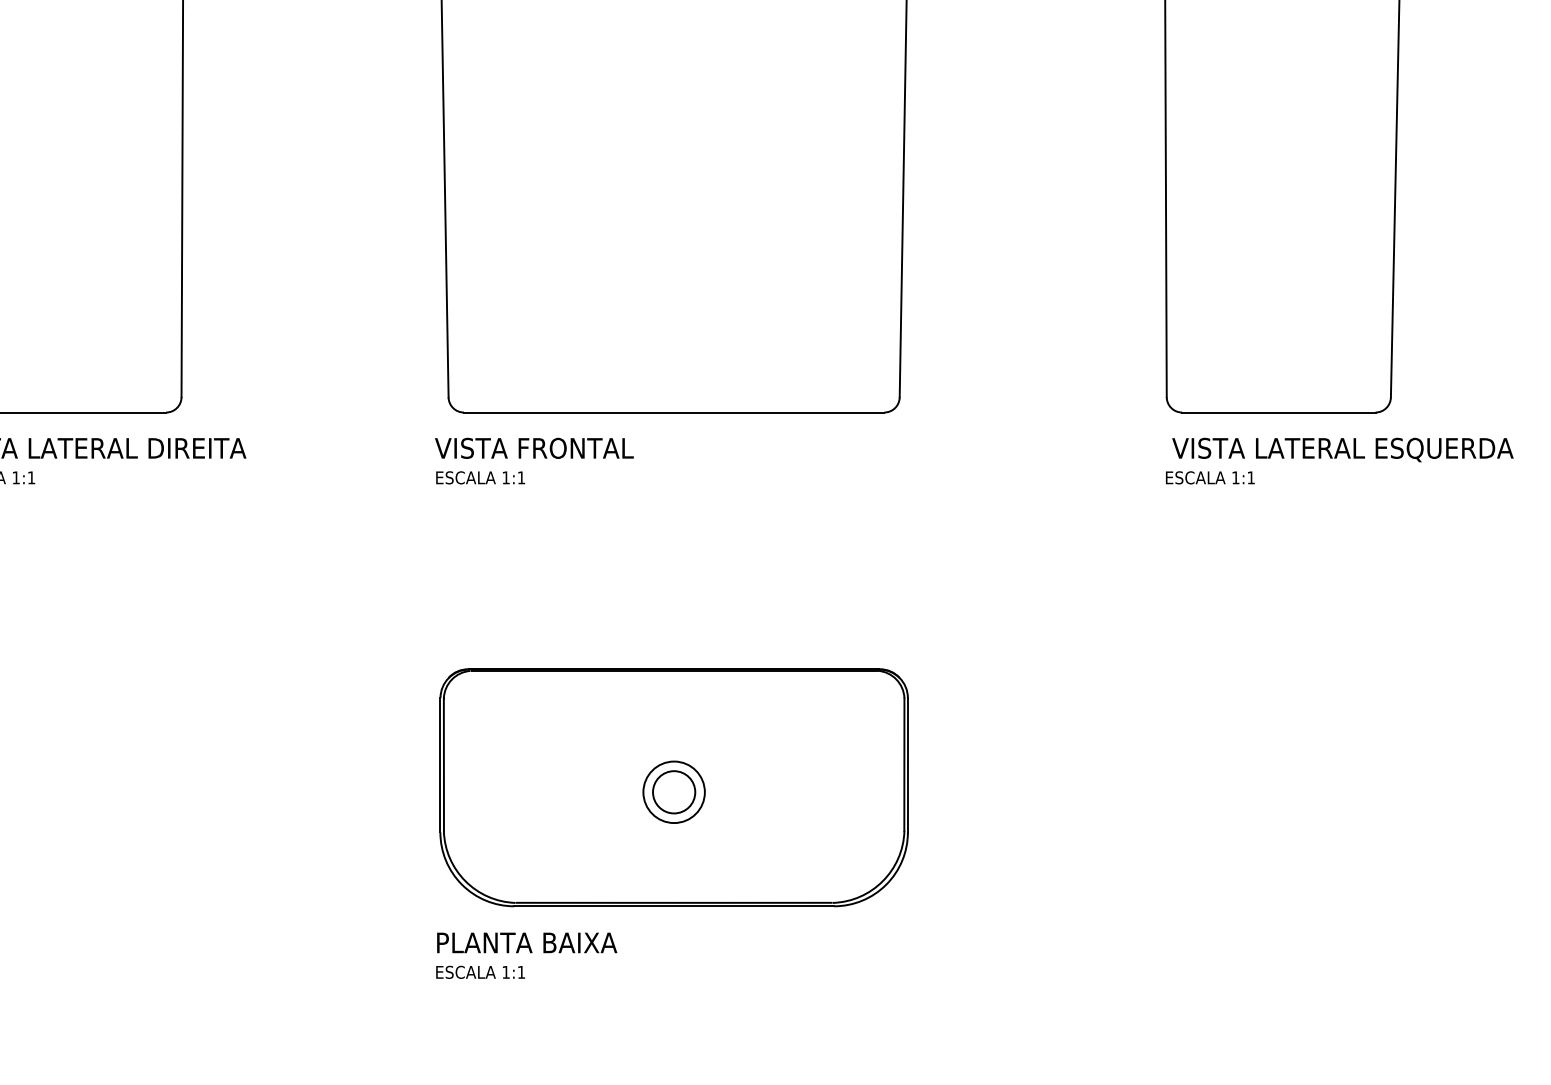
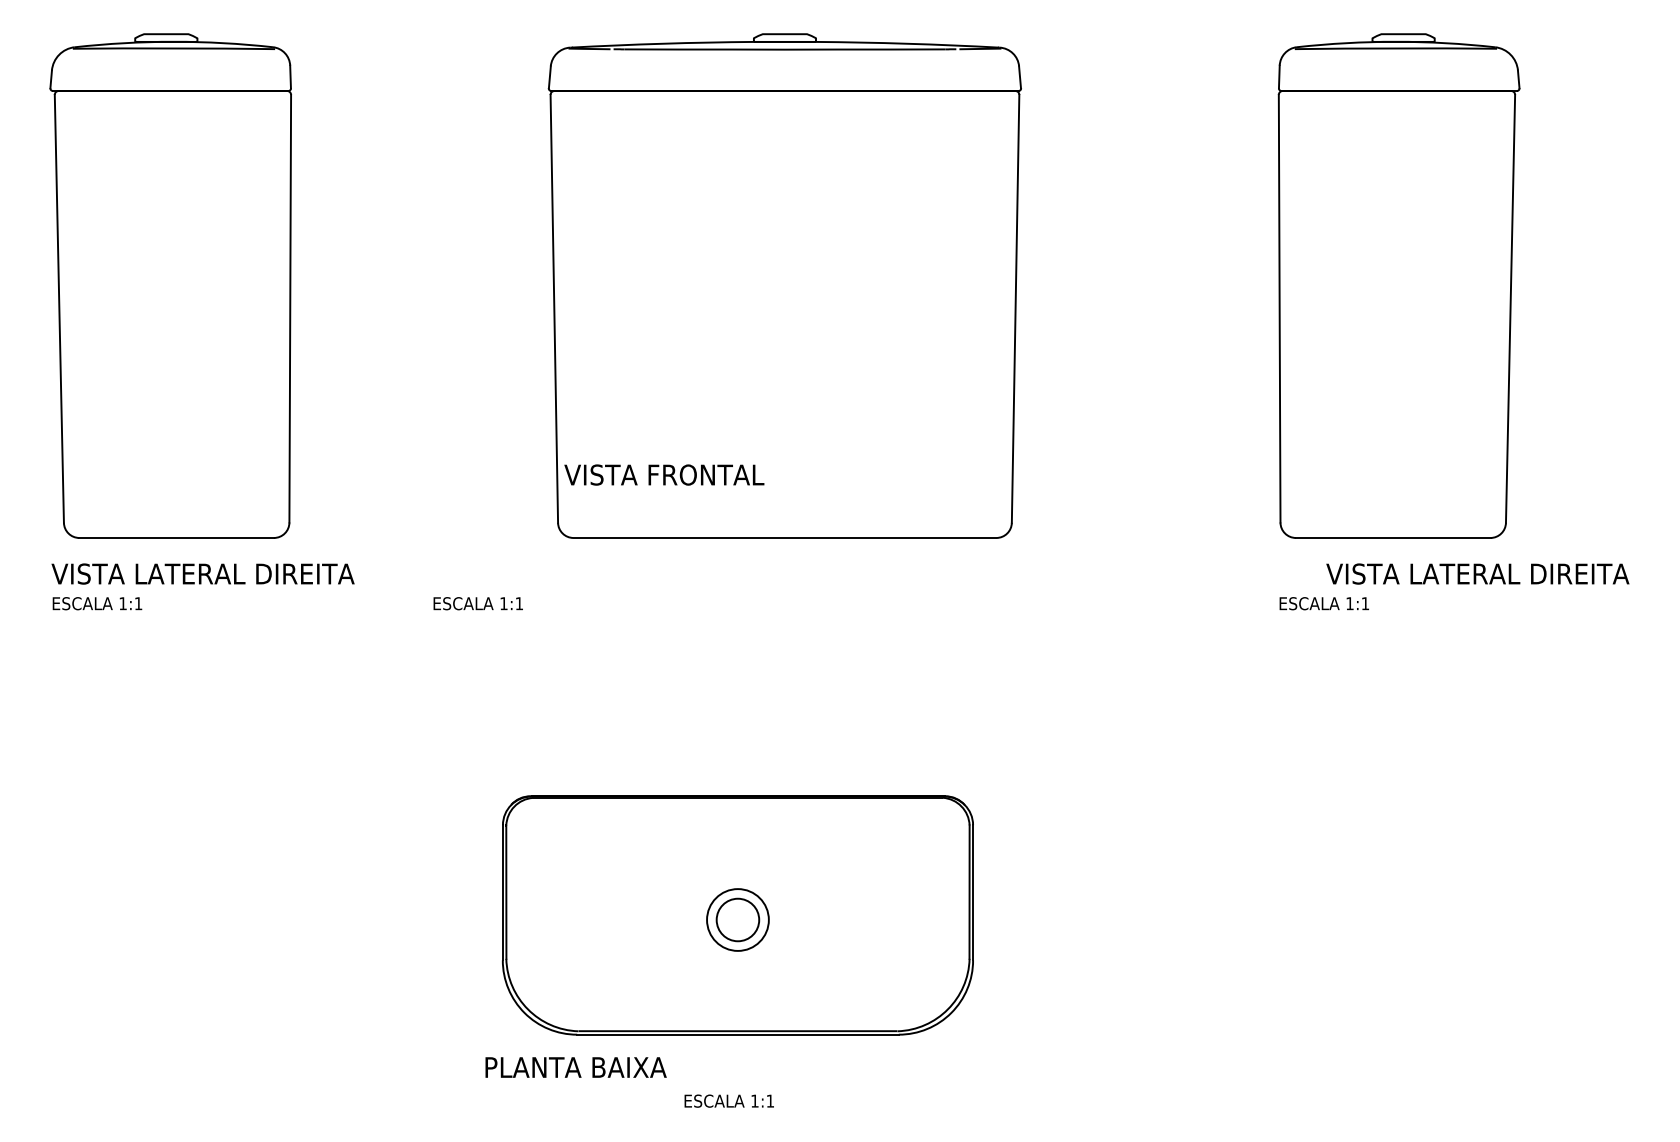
text: (534, 447) -> (664, 474), moved
text: (1334, 449) -> (1449, 575), VISTA LATERAL ESQUERDA -> VISTA LATERAL DIREITA
text: (479, 477) -> (477, 603), moved
part: (673, 787) -> (737, 915), moved
text: (526, 942) -> (575, 1067), moved
text: (479, 971) -> (728, 1100), moved

